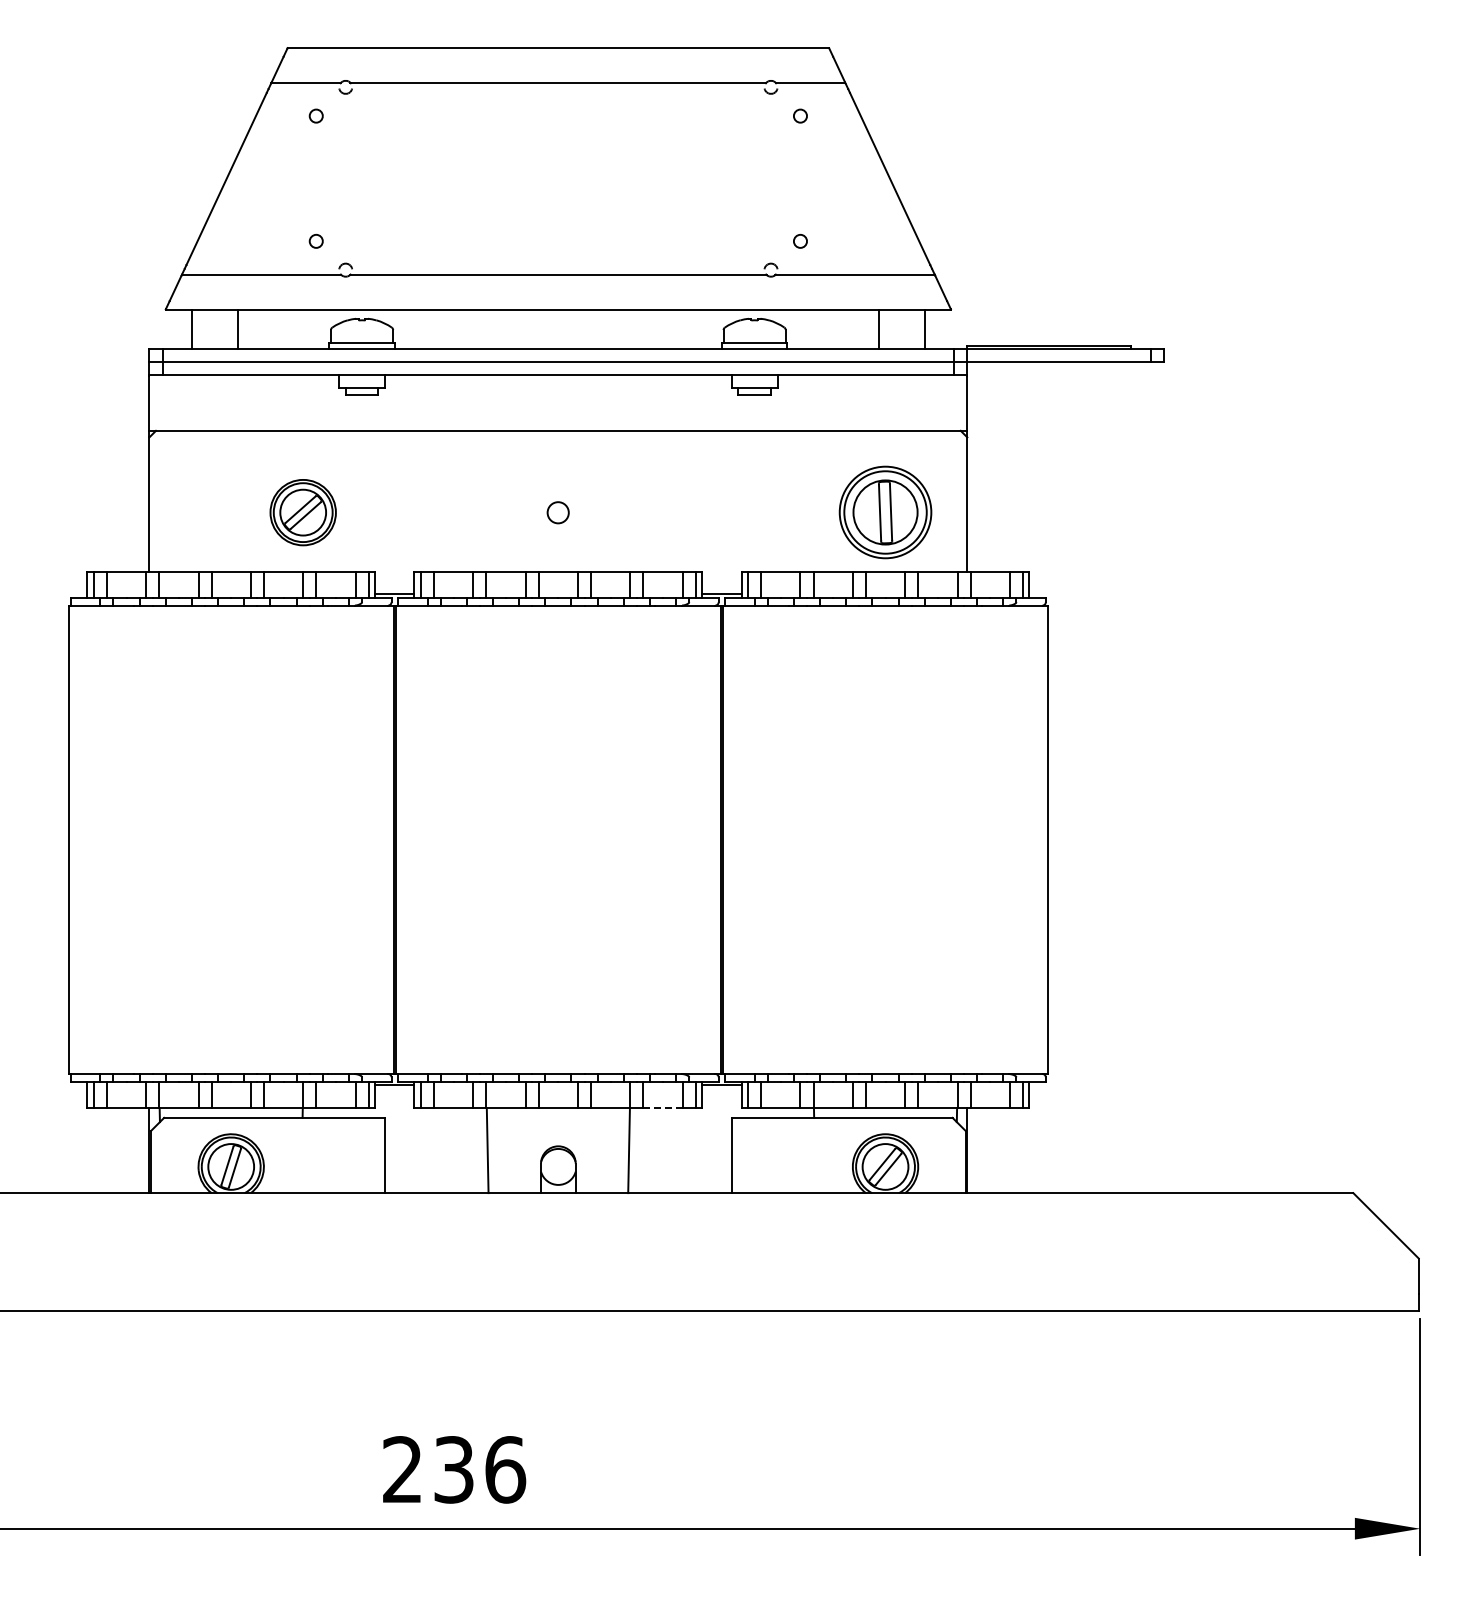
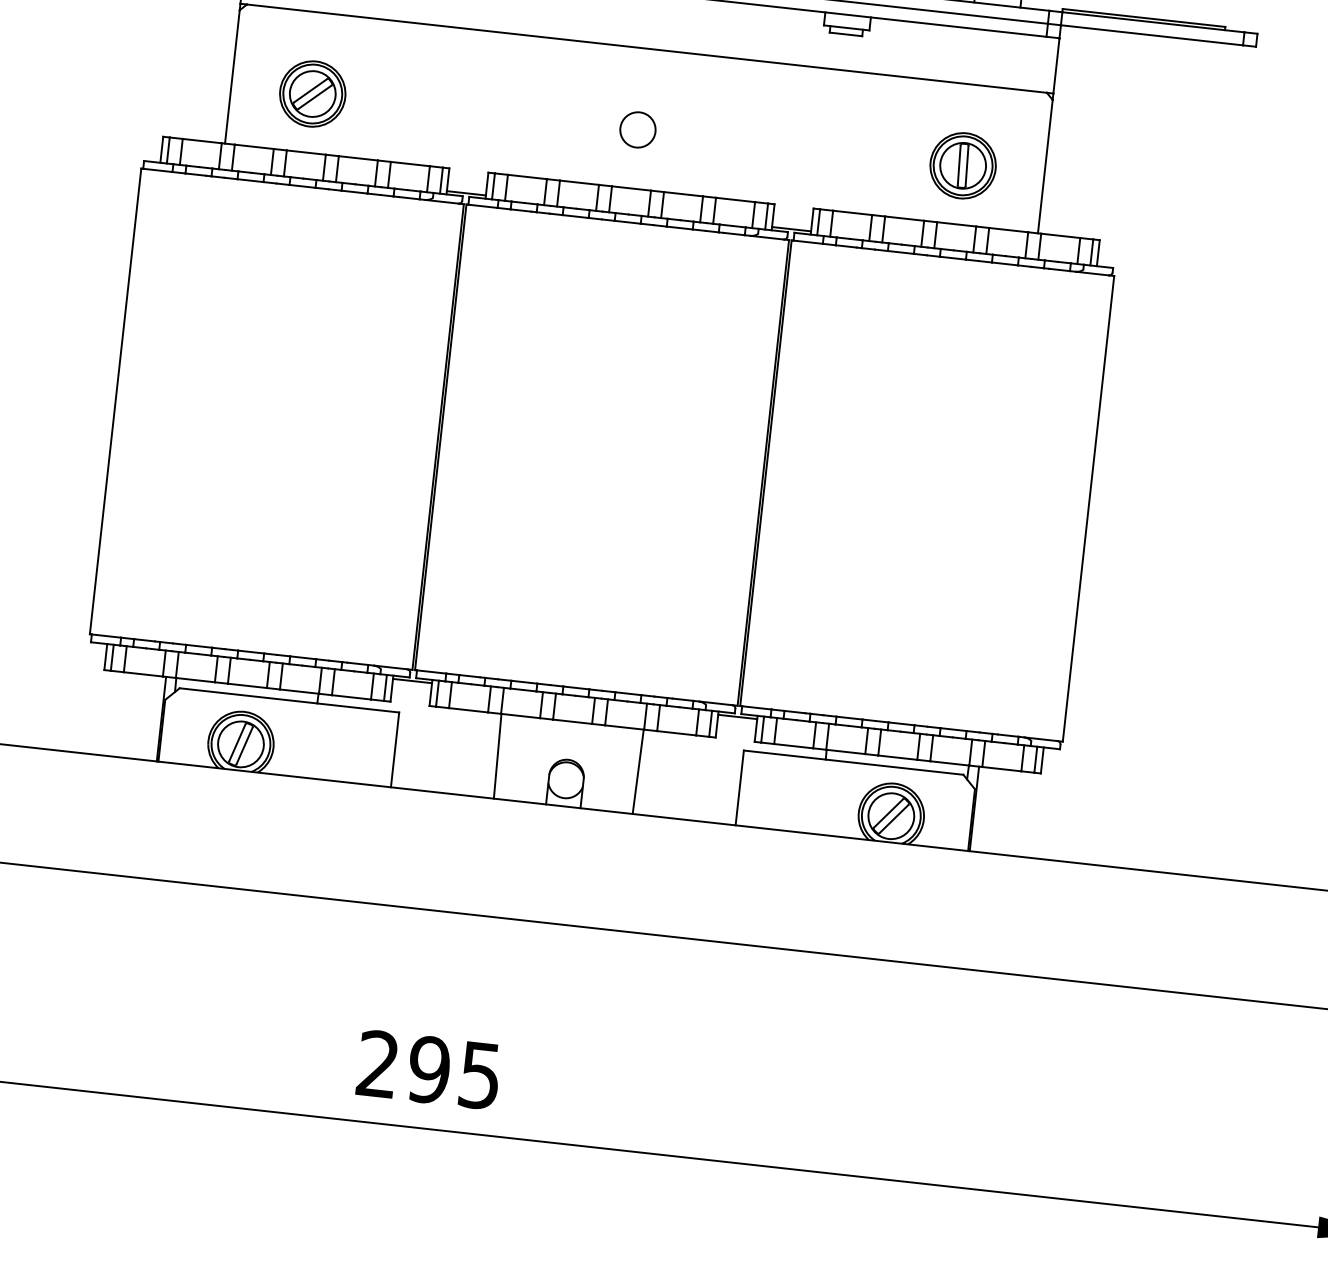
part: (302, 512) -> (312, 93), moved
circle: (557, 512) -> (637, 129), size x1.67
part: (885, 512) -> (963, 165), size x0.71
line: (663, 1108) -> (677, 733), dashed -> solid
text: (479, 1469) -> (454, 1072), 236 -> 295

